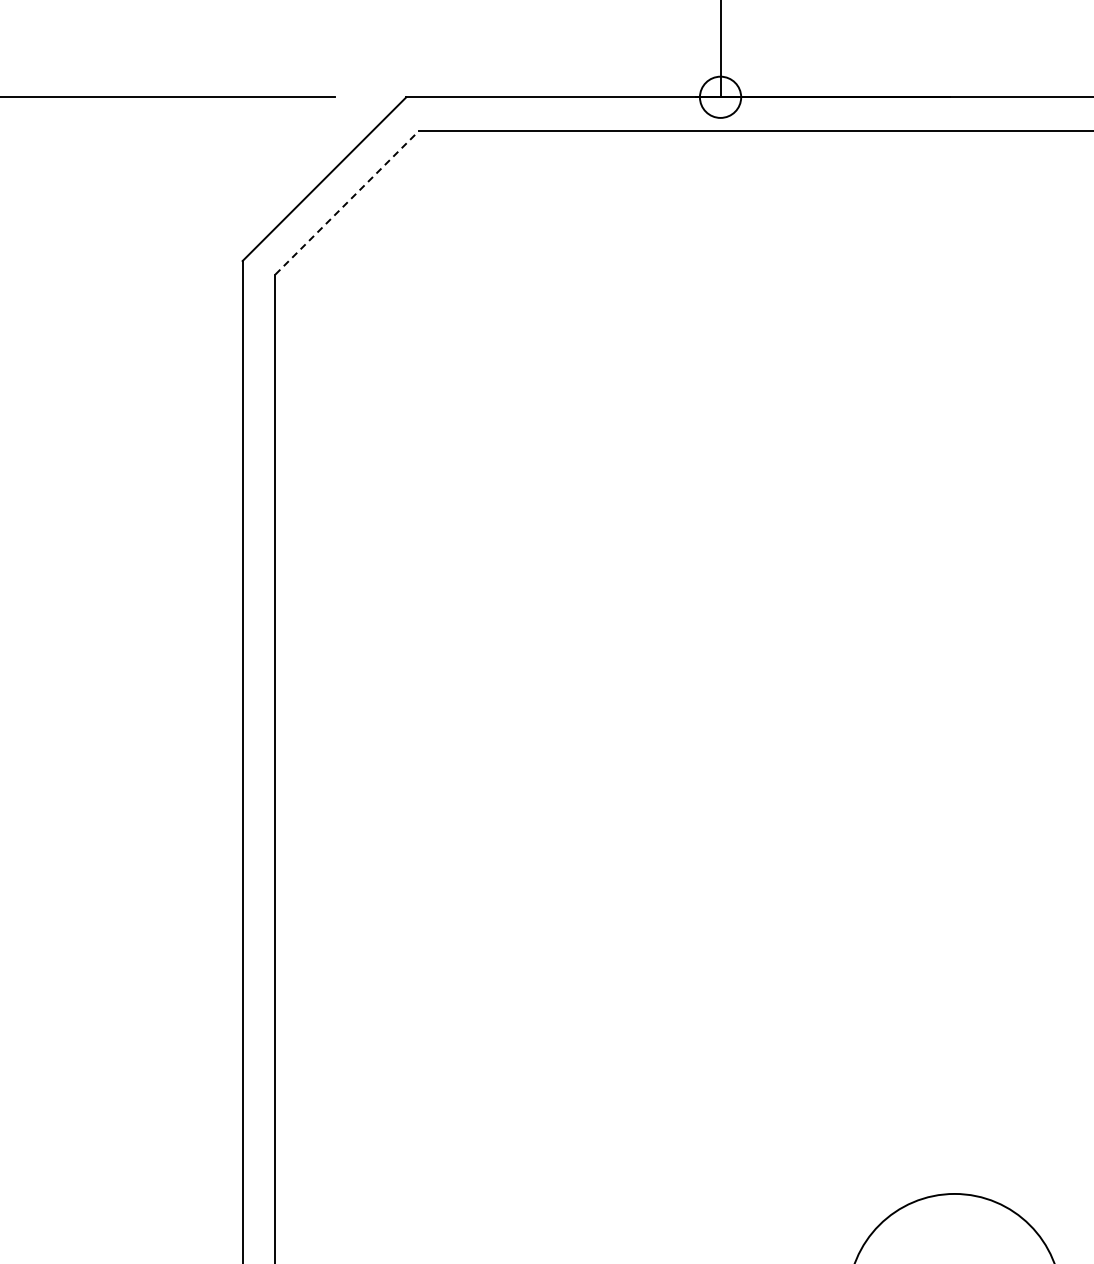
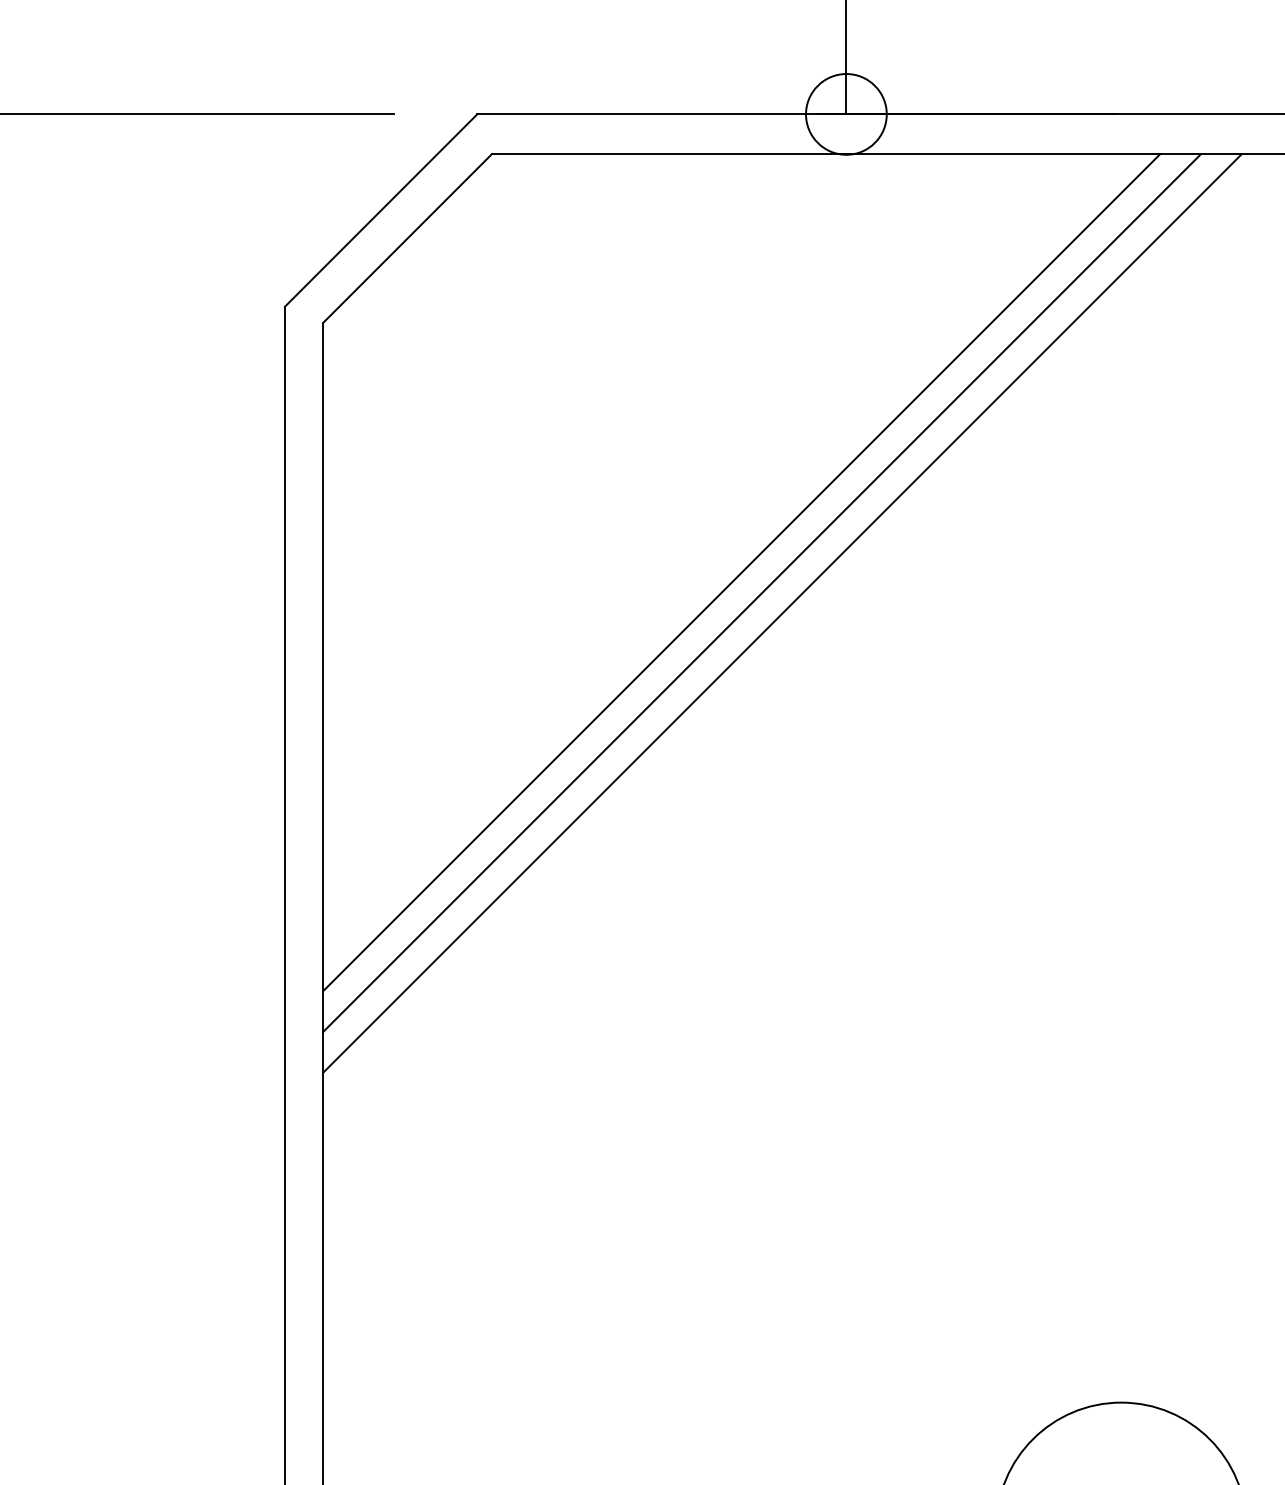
circle: (720, 96) -> (846, 113), size x1.67
line: (347, 202) -> (408, 237), dashed -> solid
line: (631, 487) -> (741, 572), added
line: (648, 504) -> (761, 592), added
line: (666, 521) -> (782, 612), added

